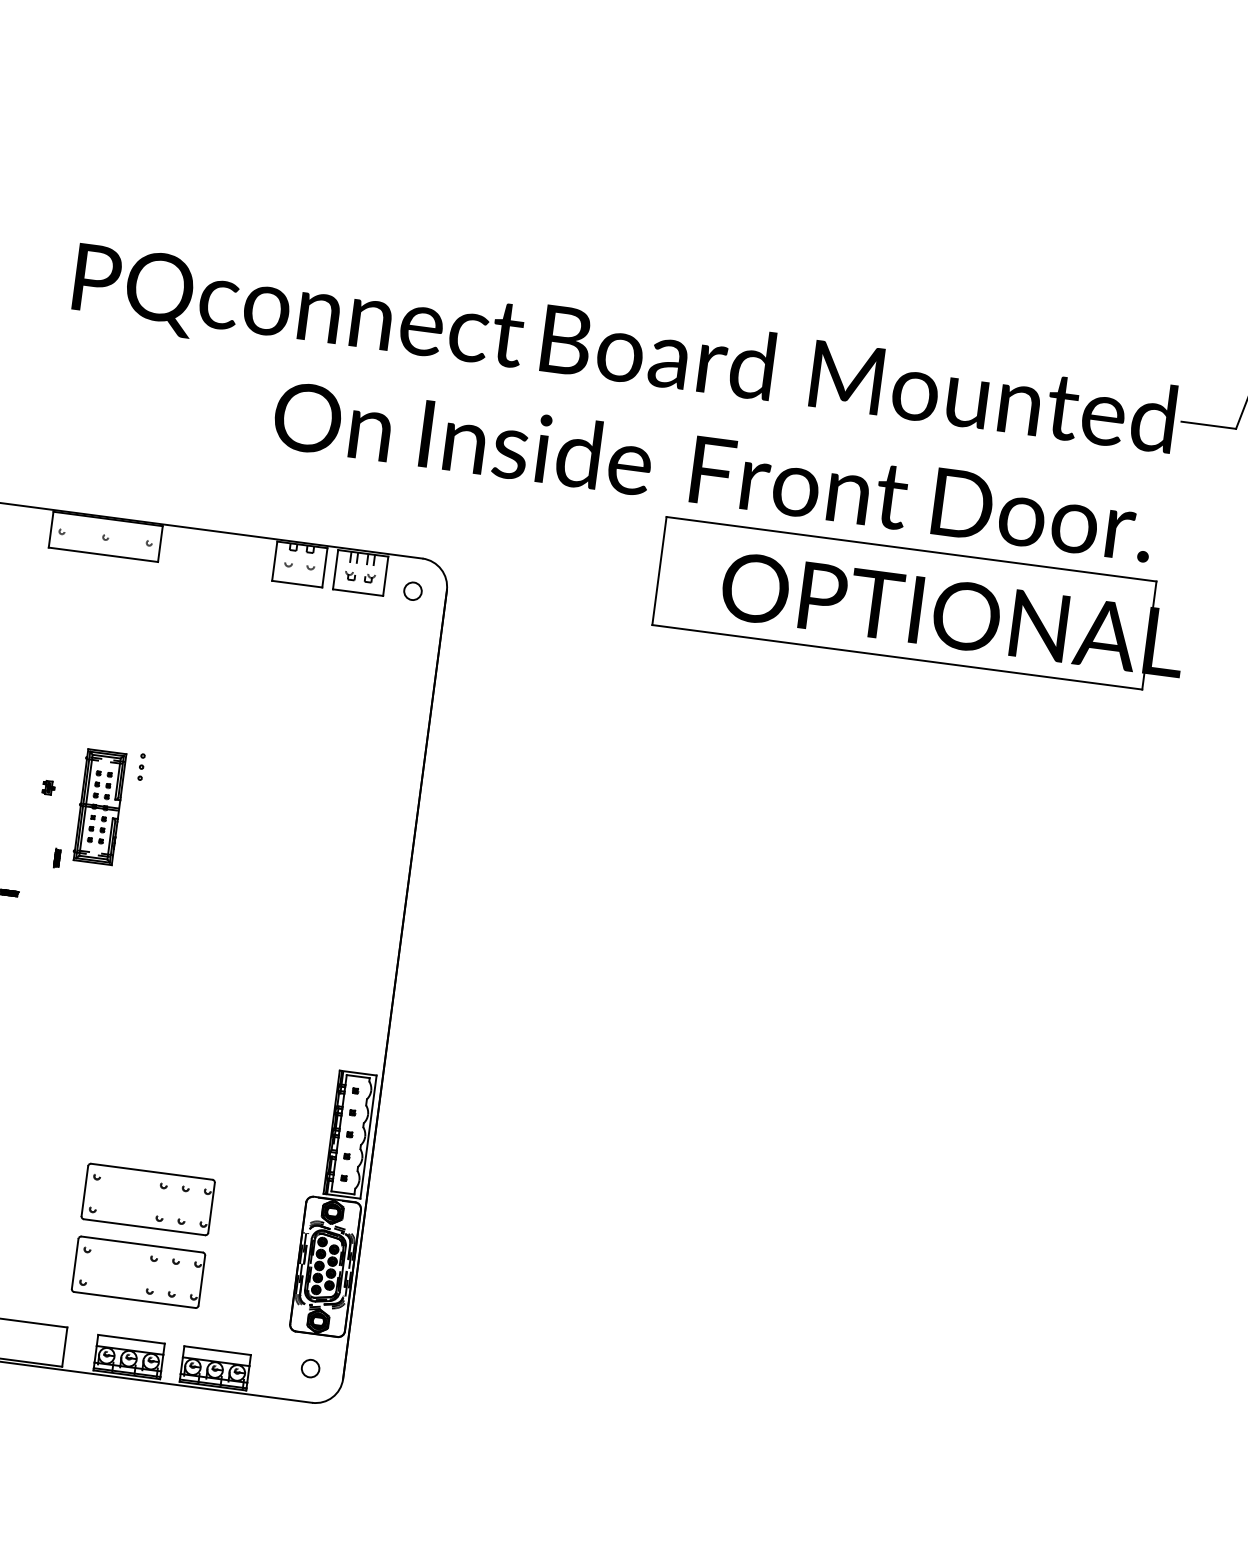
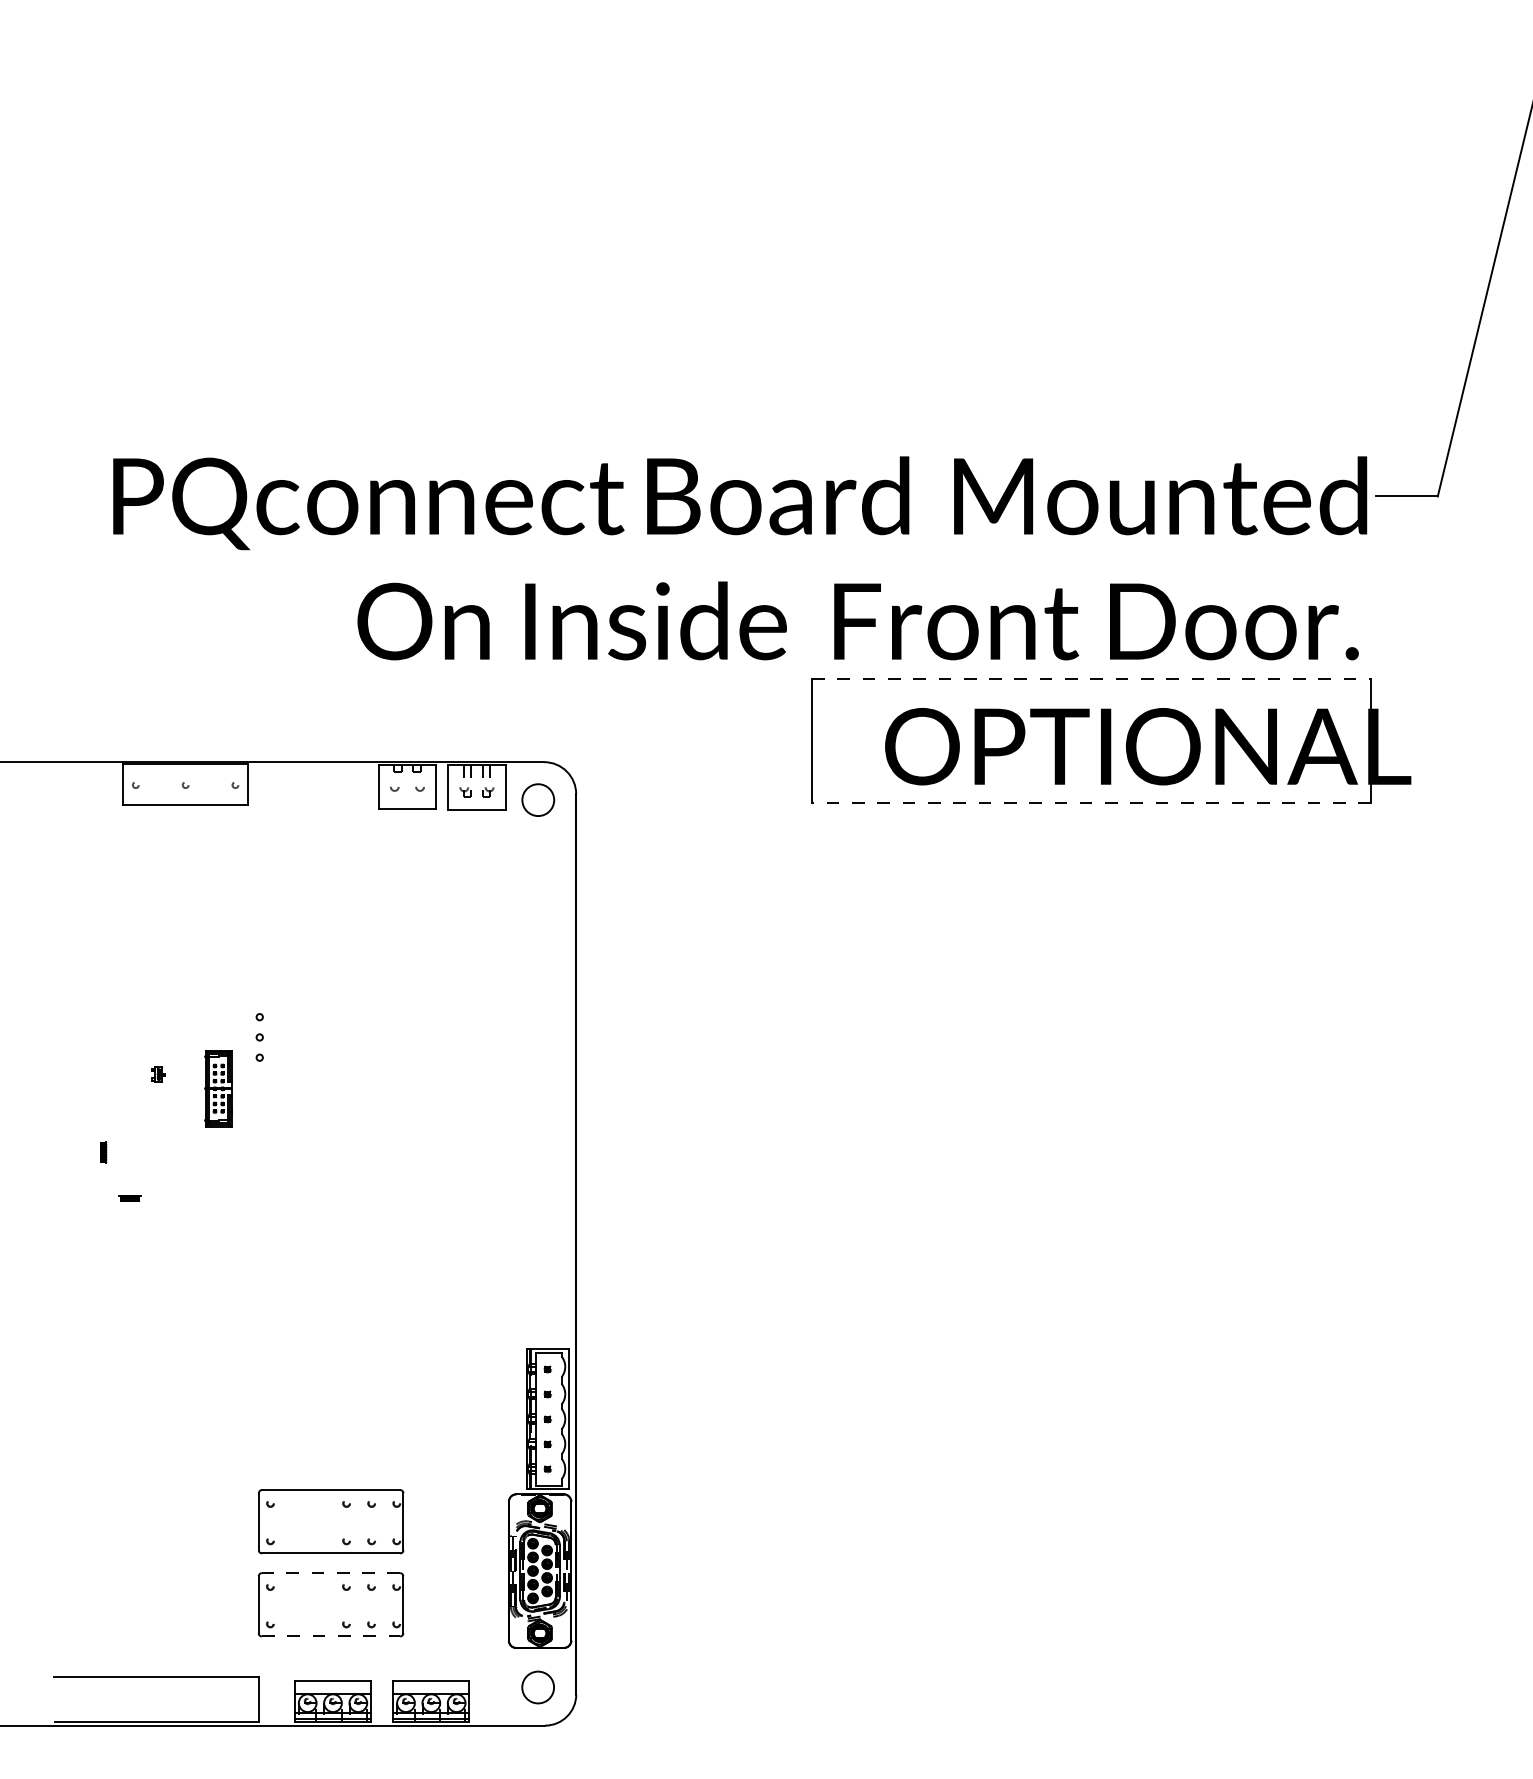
line: (911, 549) -> (1091, 679), solid -> dashed
circle: (413, 591) -> (538, 800), size x1.6
line: (897, 657) -> (1091, 802), solid -> dashed
part: (141, 766) -> (259, 1037), size x1.6
part: (99, 806) -> (218, 1088), size x0.6
part: (57, 858) -> (178, 1152), removed
line: (141, 1244) -> (330, 1573), solid -> dashed
line: (135, 1300) -> (331, 1636), solid -> dashed
circle: (310, 1368) -> (538, 1687), size x1.6

